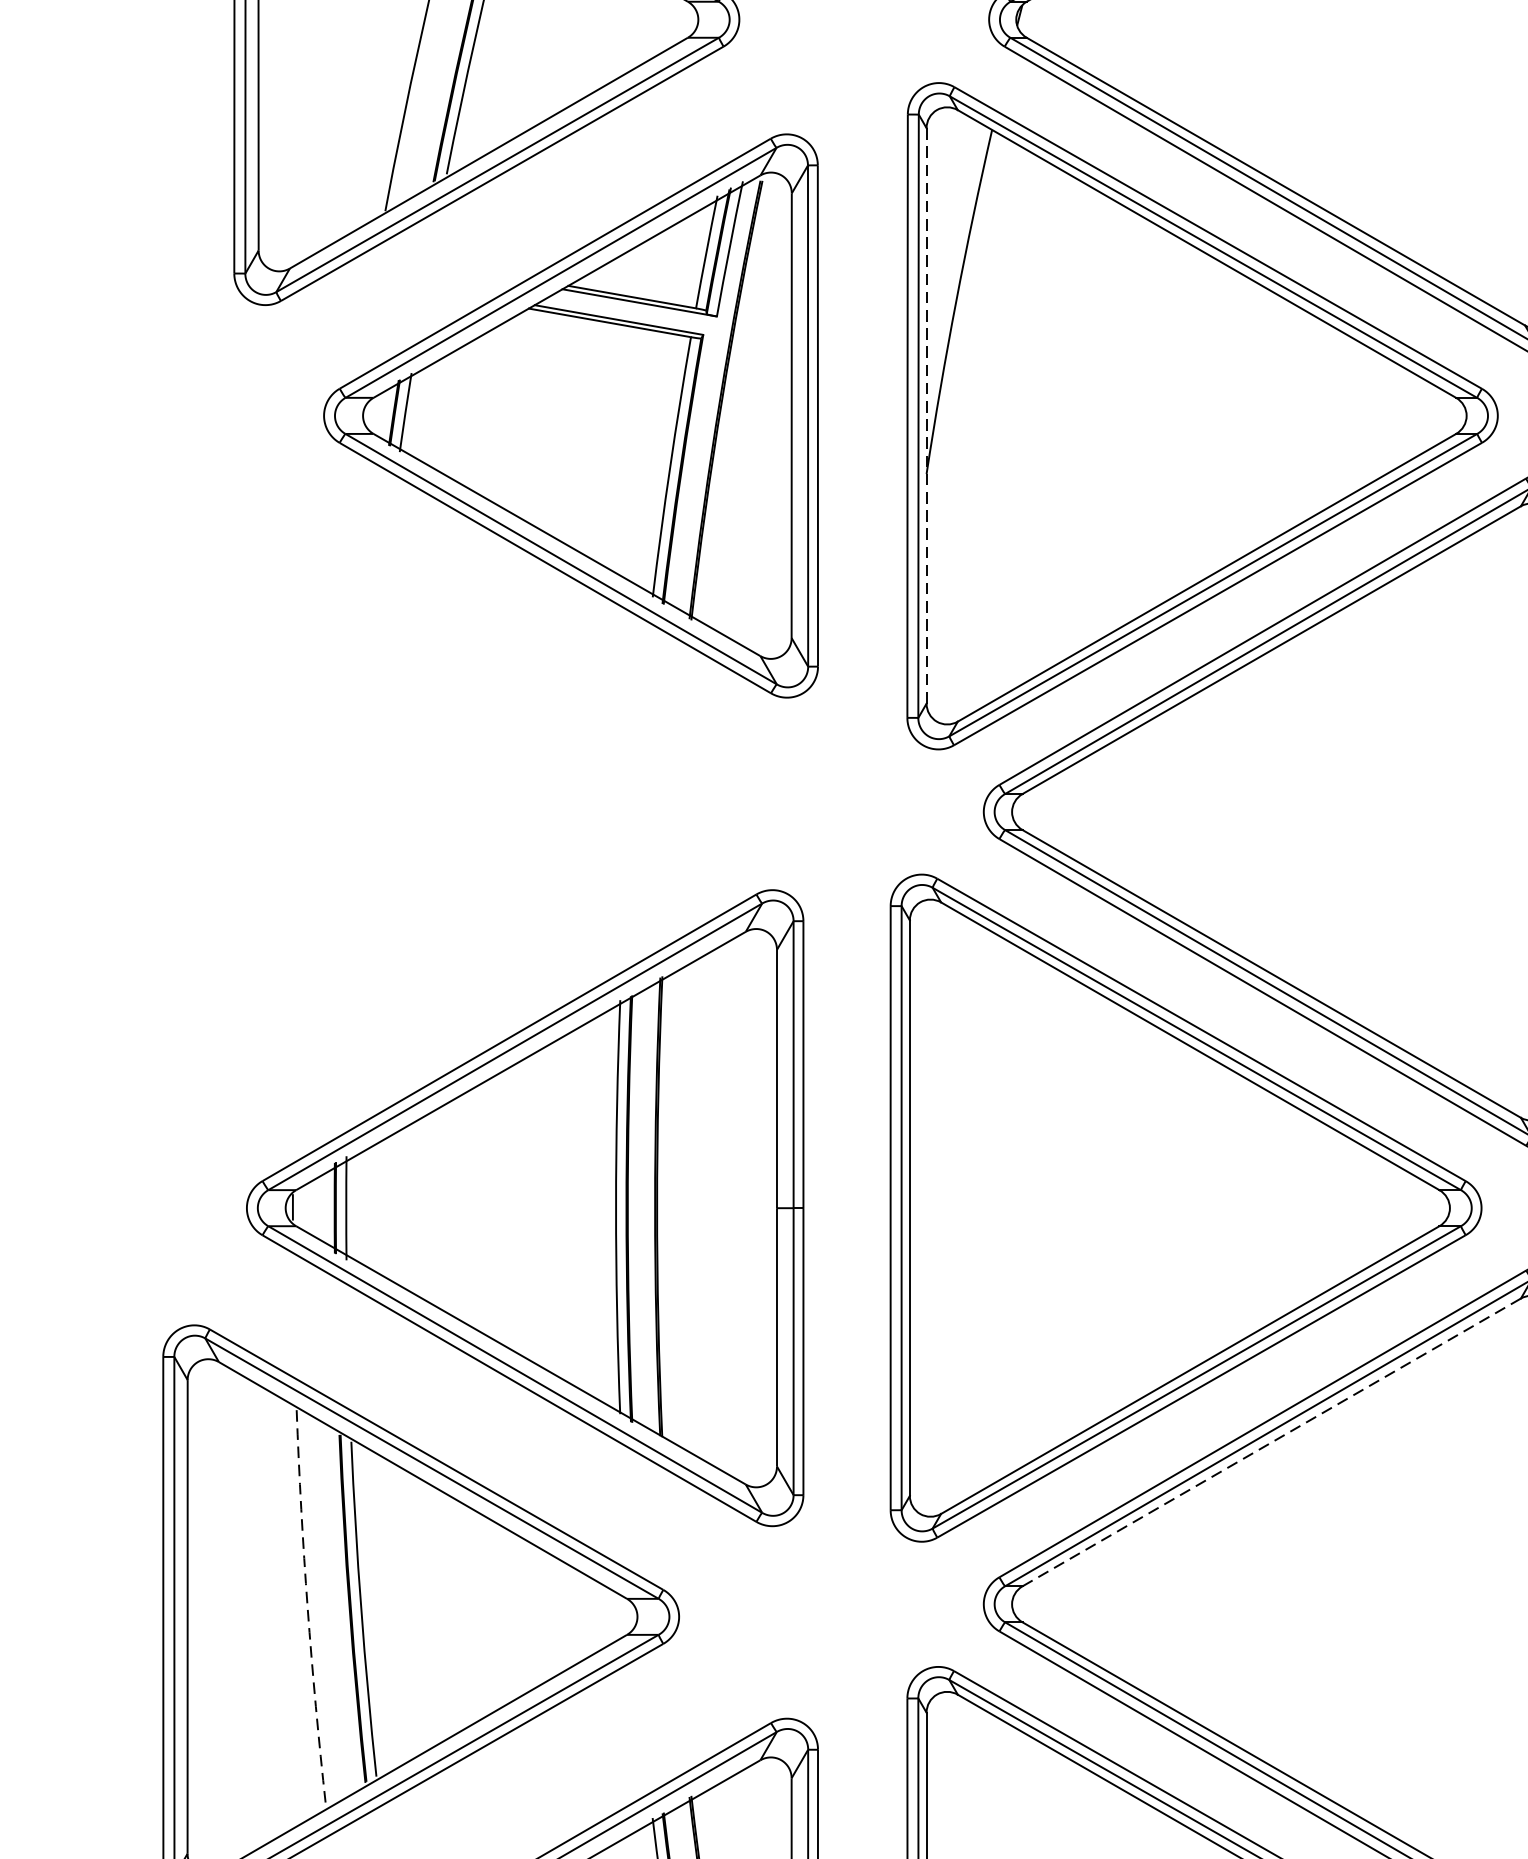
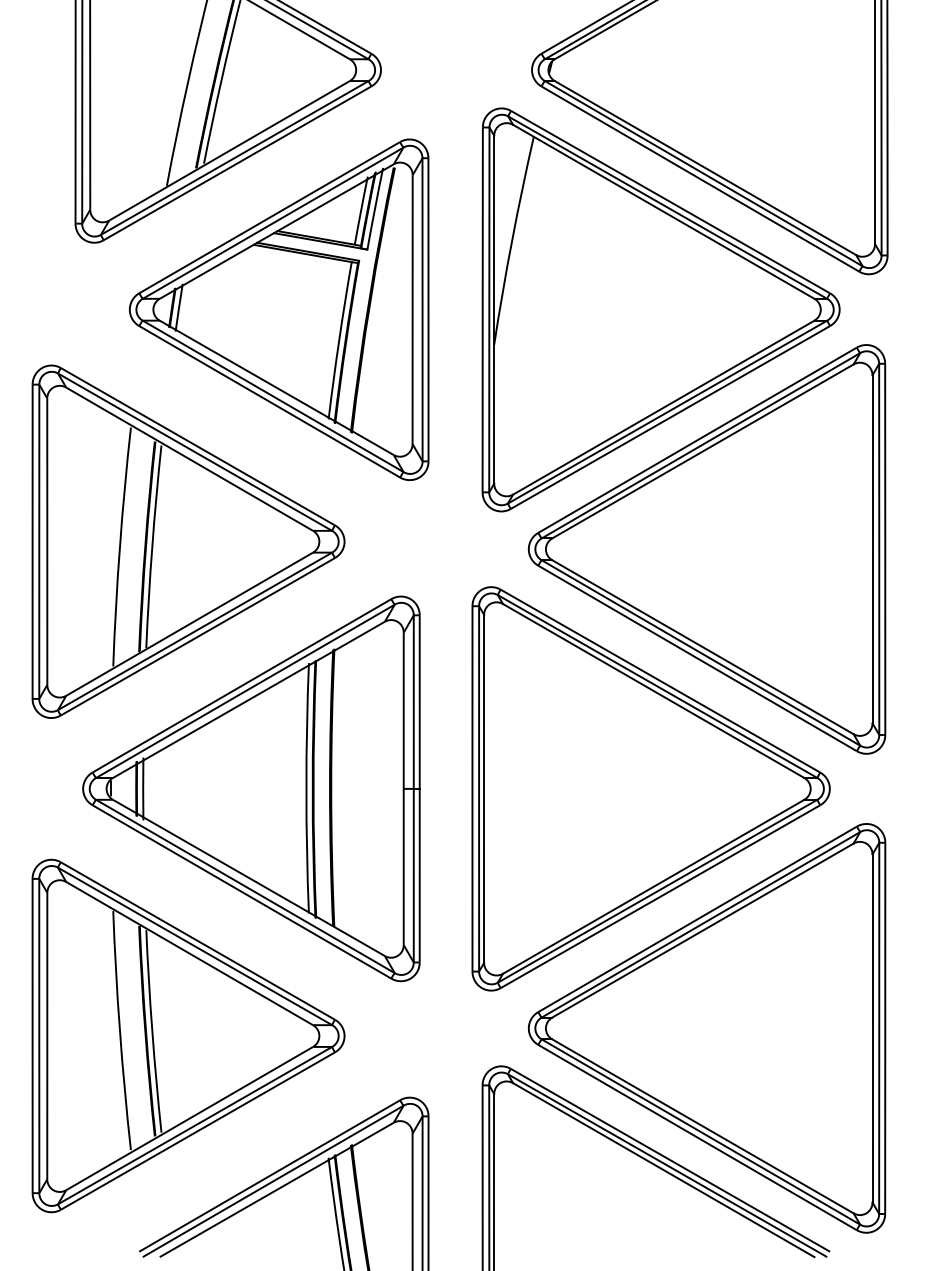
line: (927, 417) -> (494, 310), dashed -> solid
part: (421, 799) -> (188, 541), added
line: (1272, 1442) -> (703, 930), dashed -> solid
arc: (307, 1607) -> (119, 1030), dashed -> solid

